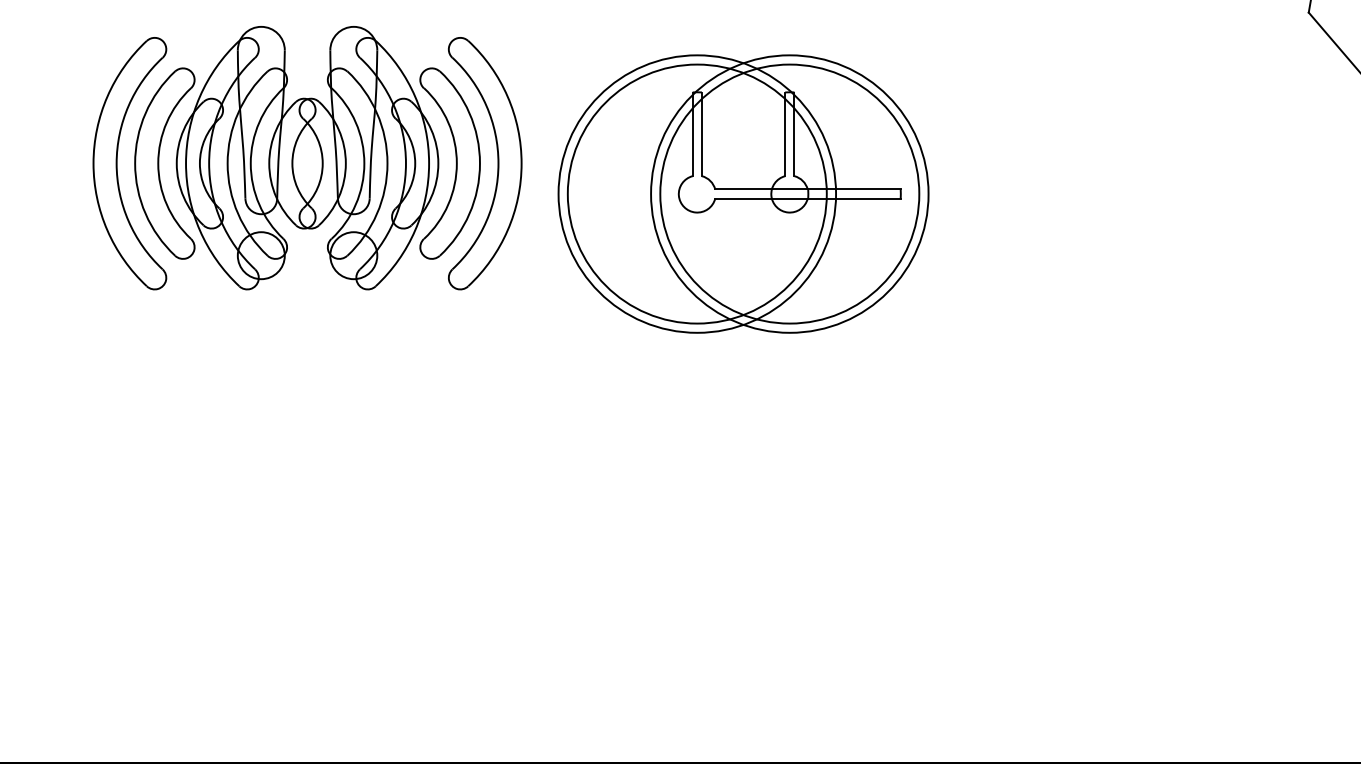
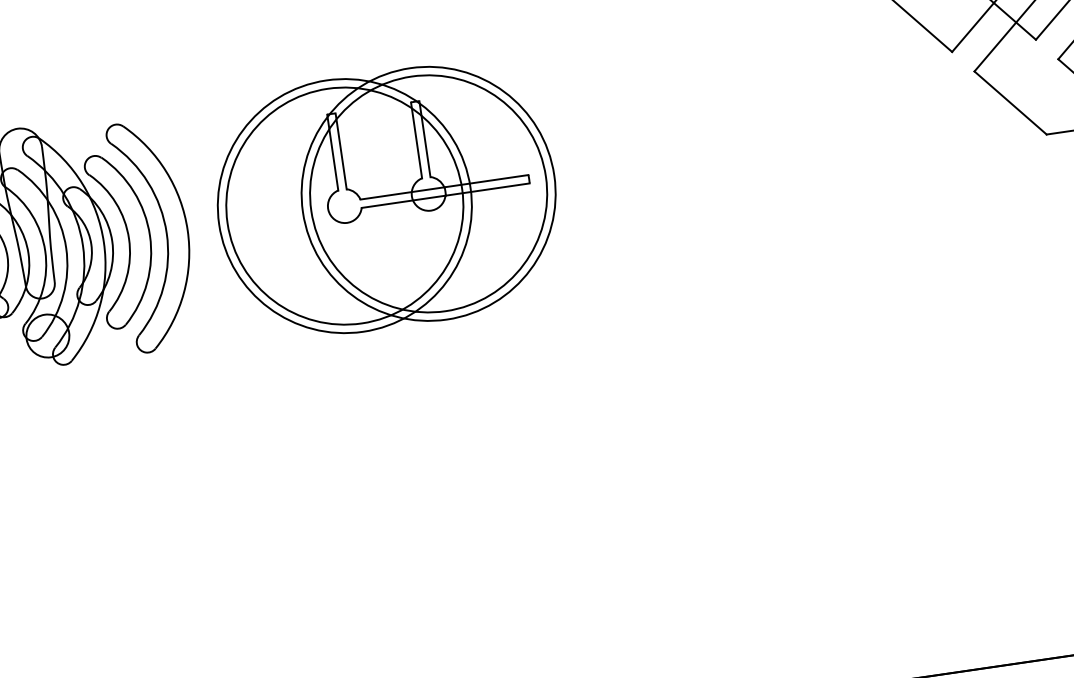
part: (743, 193) -> (386, 199), moved

